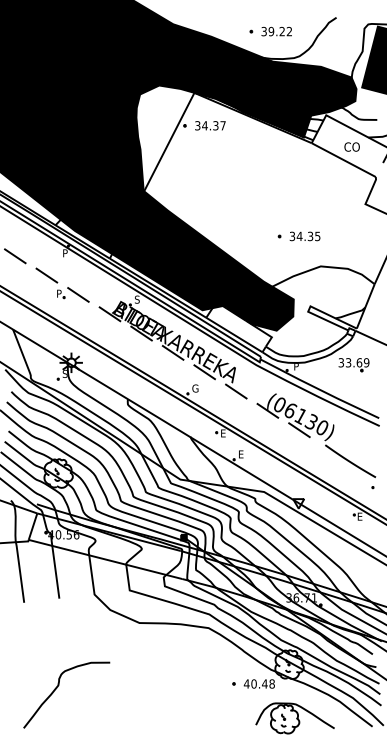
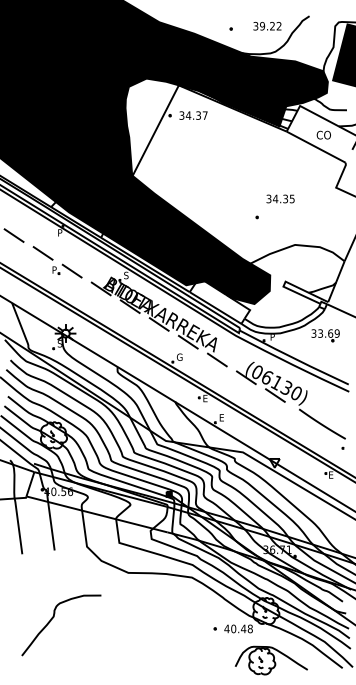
text: (276, 31) -> (267, 26), moved
text: (304, 236) -> (280, 199), moved
curve: (57, 688) -> (52, 619), moved

